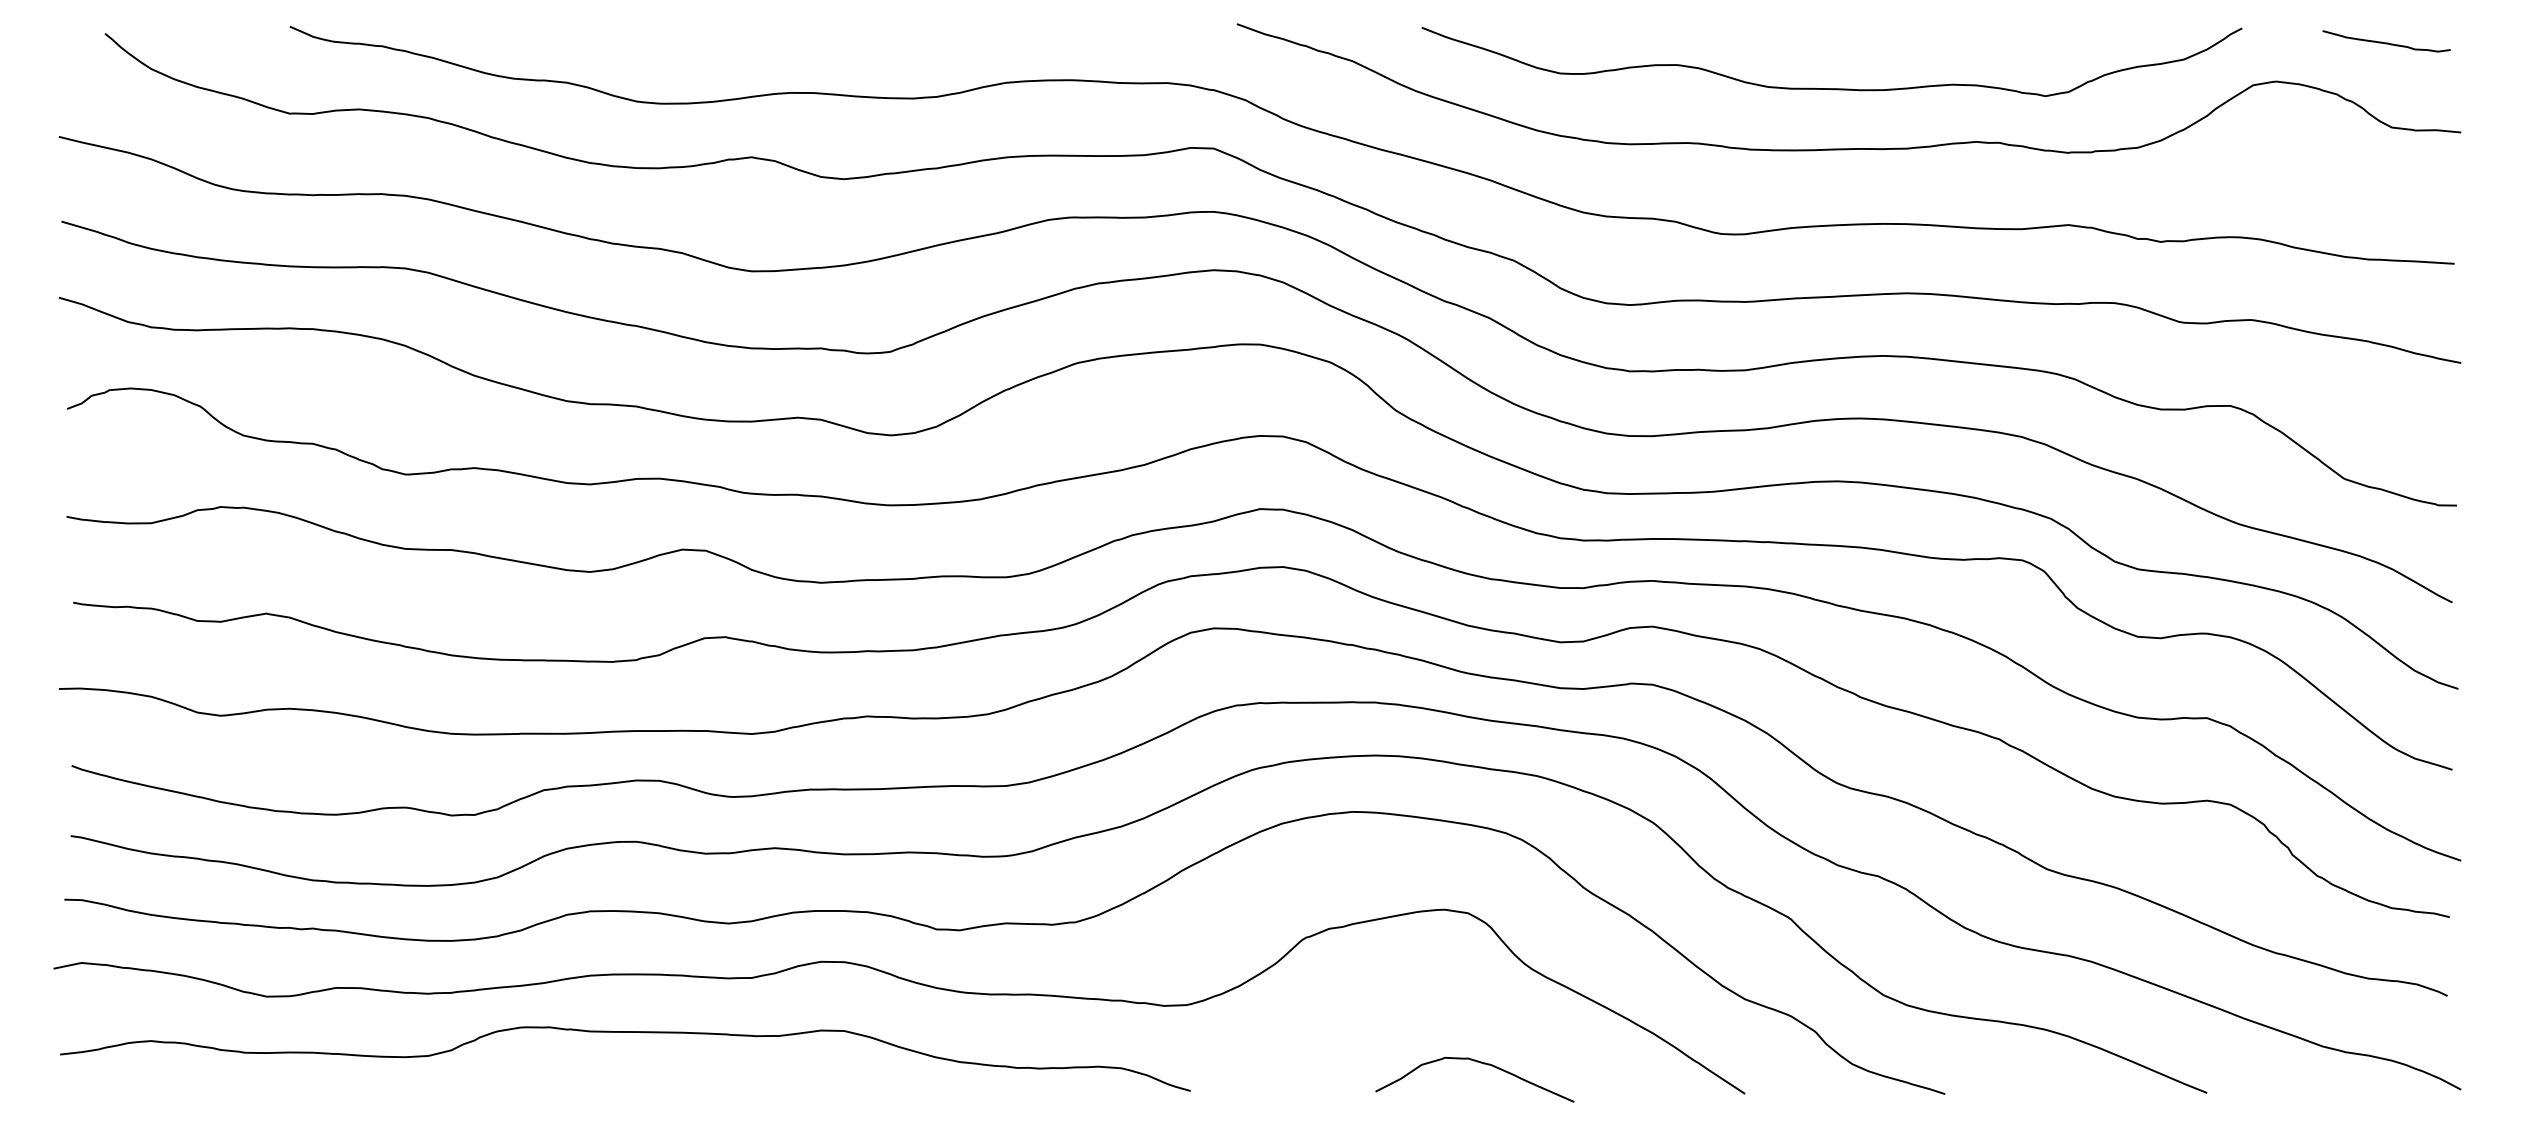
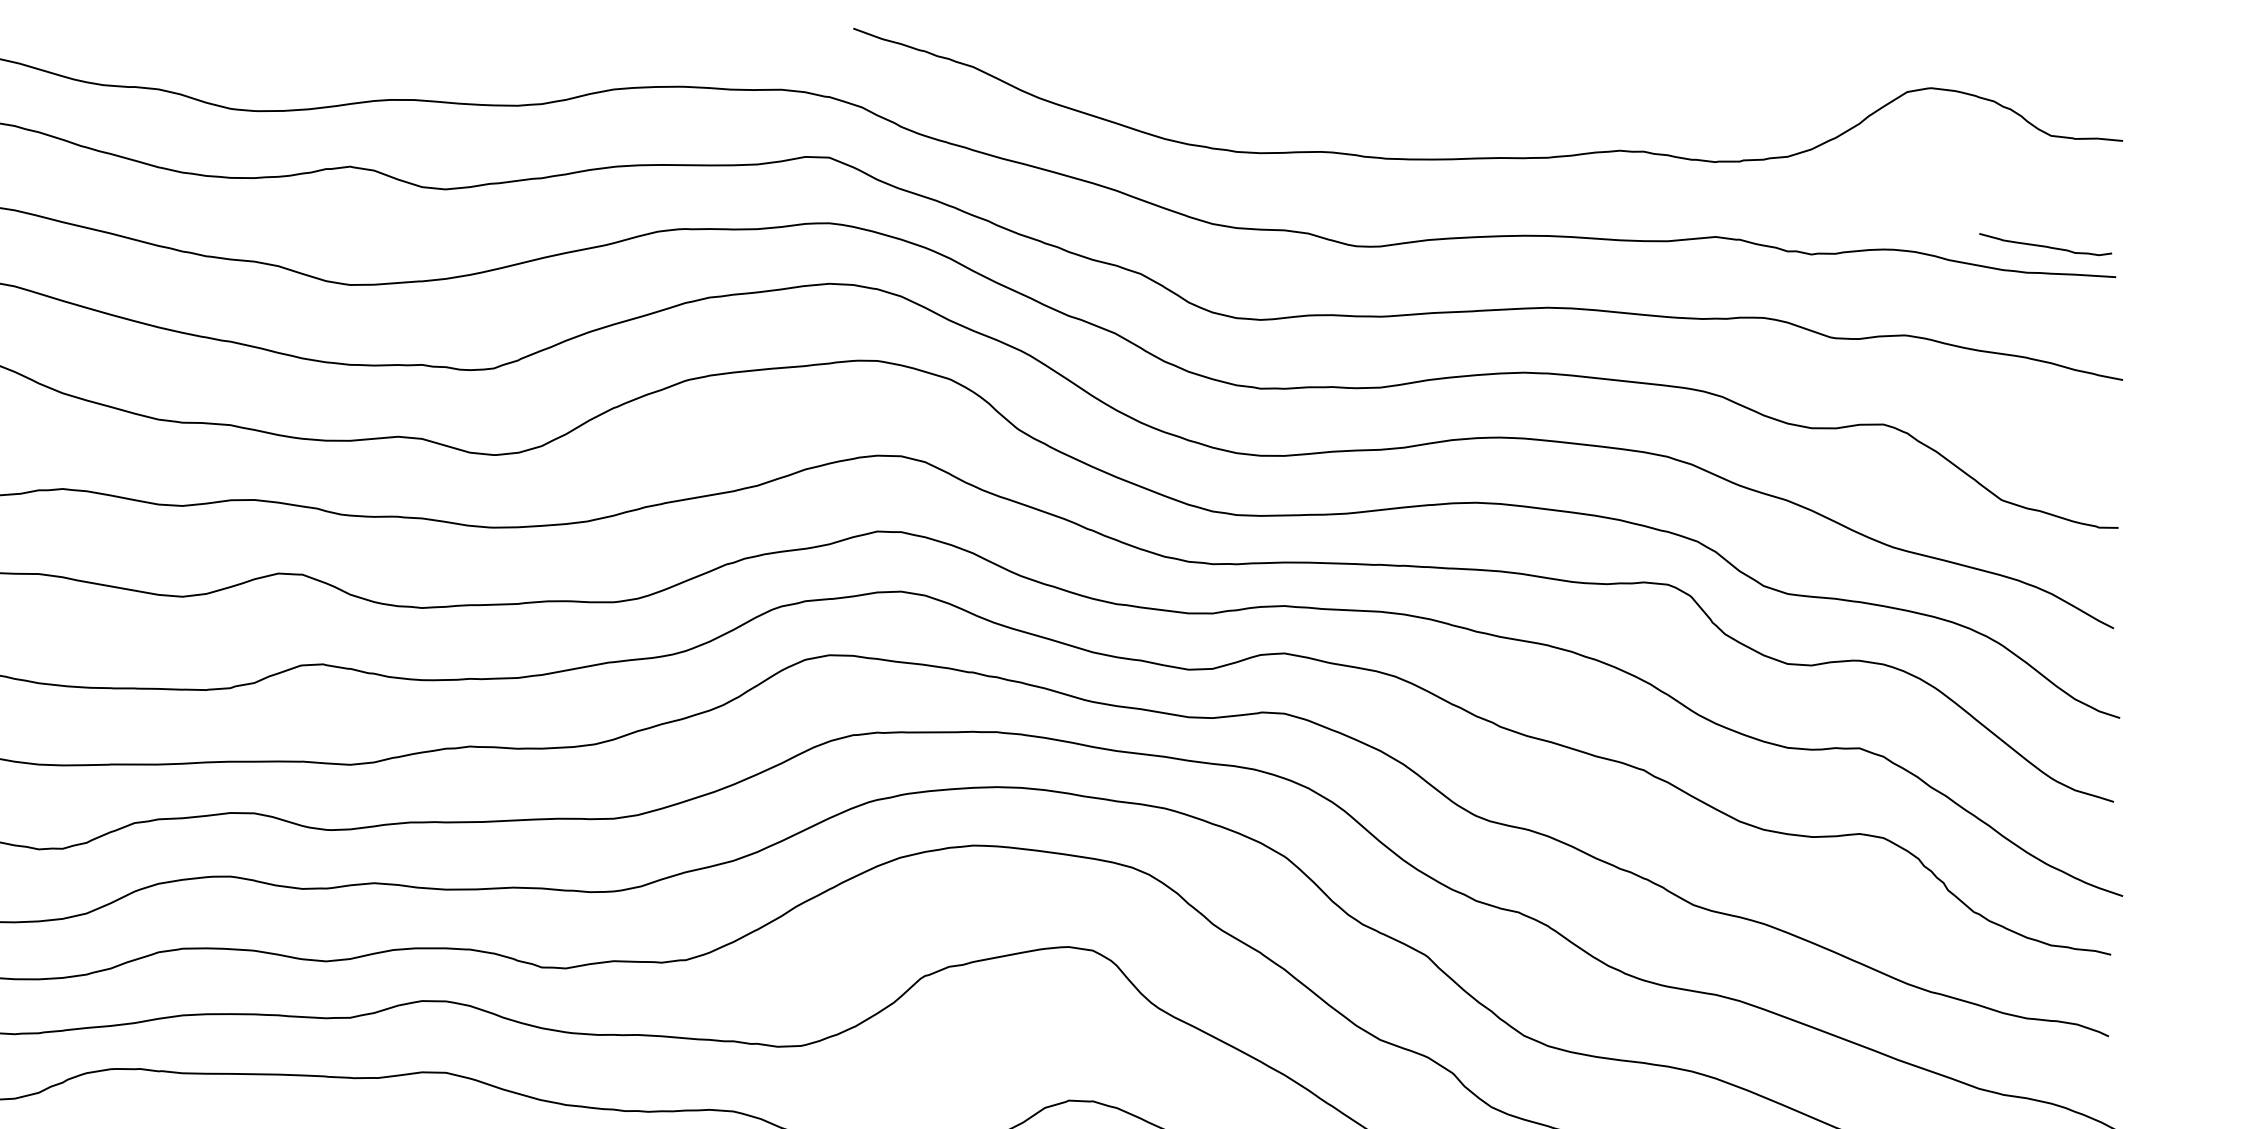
curve: (2386, 42) -> (2045, 245), moved
curve: (1831, 88) -> (1469, 95), removed

